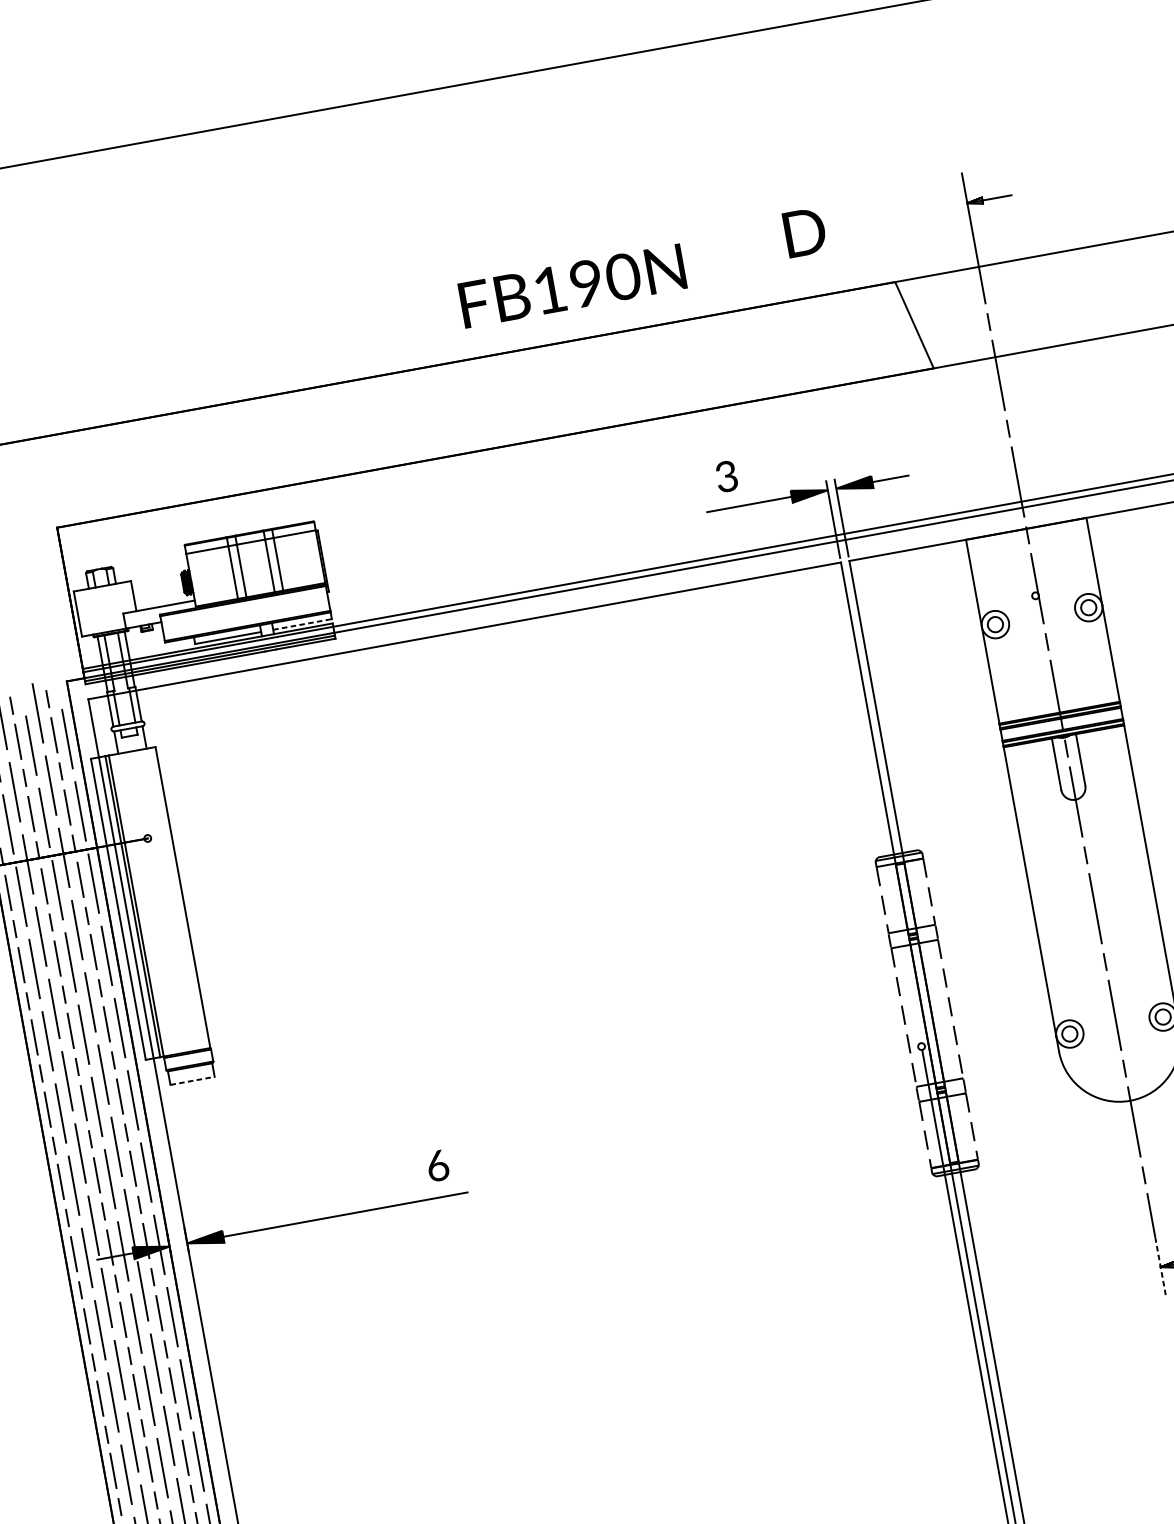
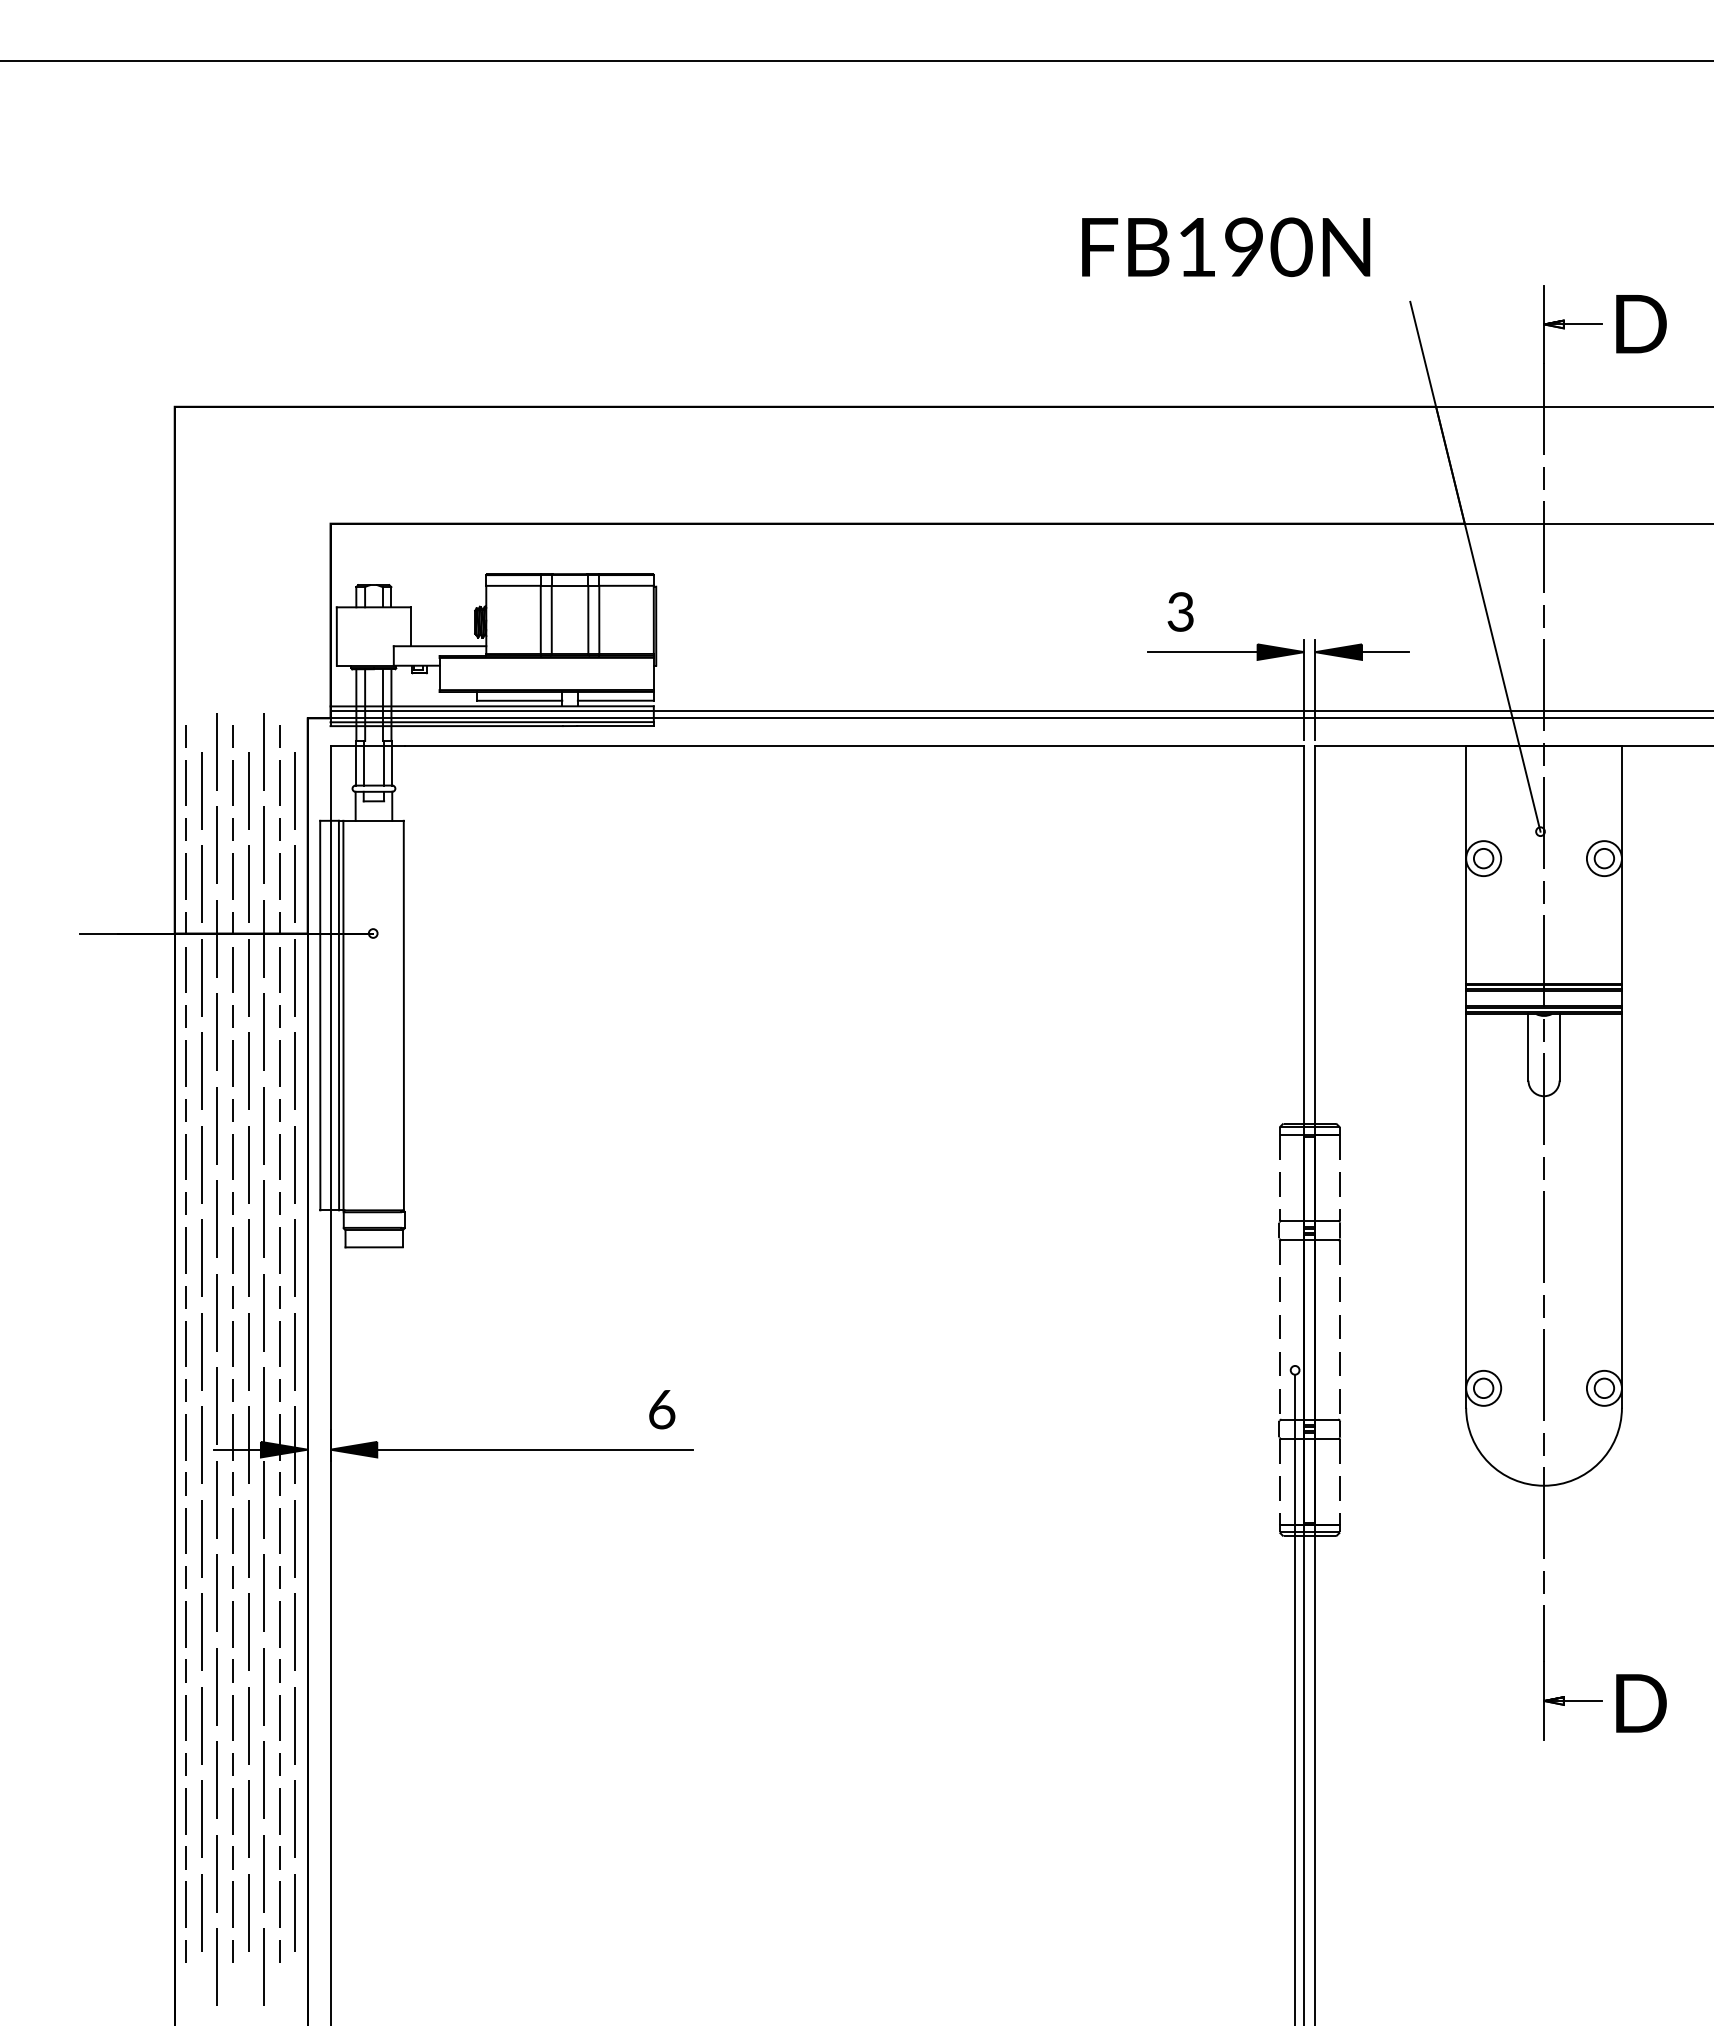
text: (805, 232) -> (1641, 324), moved
text: (572, 286) -> (1226, 247), moved
line: (948, 400) -> (1475, 566), added
line: (302, 624) -> (615, 700), dashed -> solid
line: (192, 1080) -> (374, 1247), dashed -> solid
line: (1160, 1267) -> (1544, 1701), dashed -> solid

